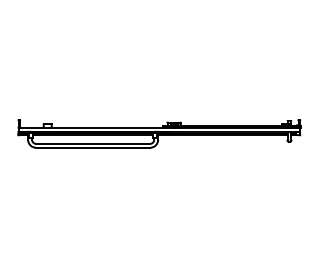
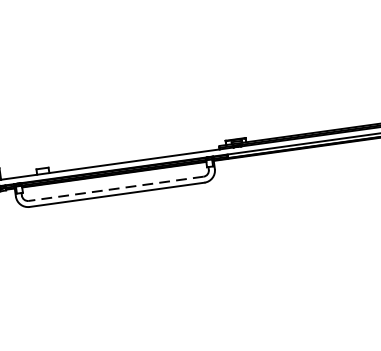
line: (92, 143) -> (115, 188), solid -> dashed

